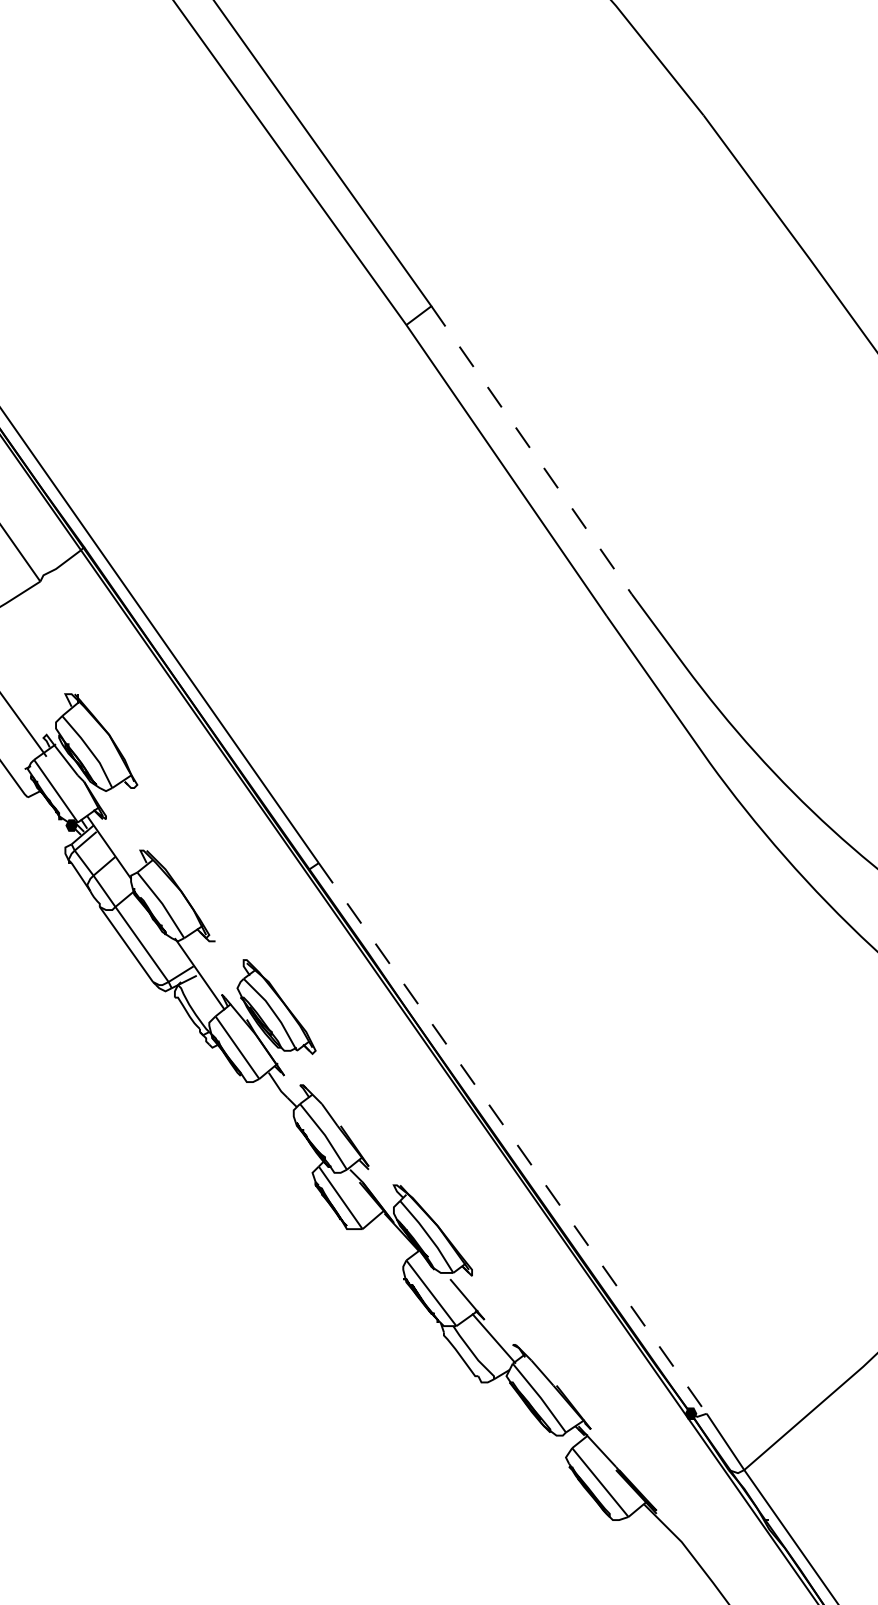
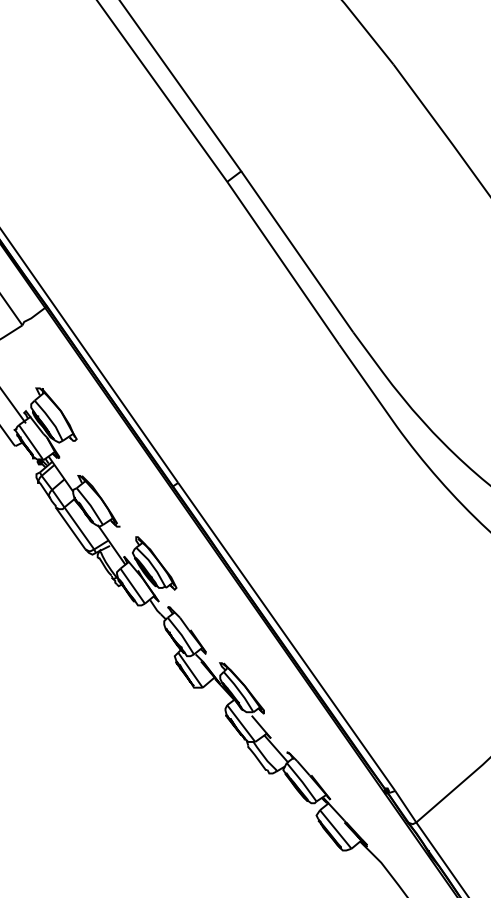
line: (531, 451) -> (297, 252), dashed -> solid
line: (514, 1139) -> (287, 637), dashed -> solid

